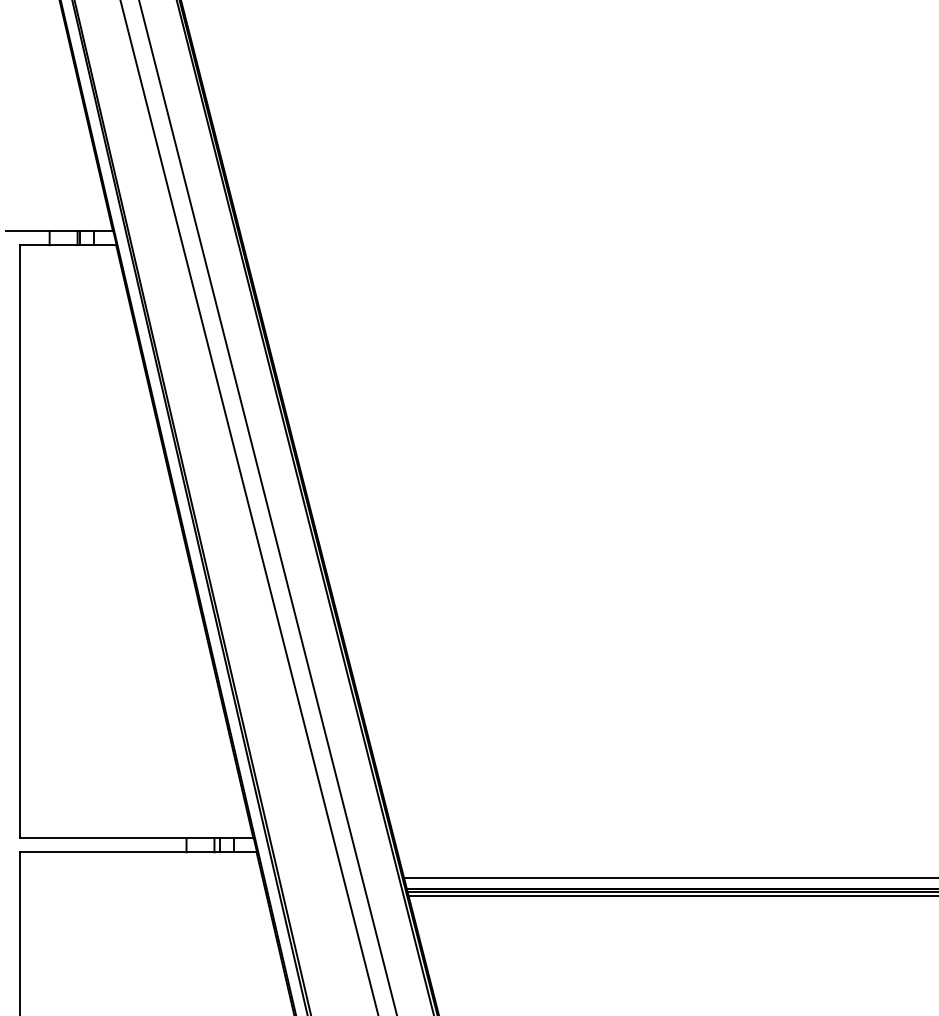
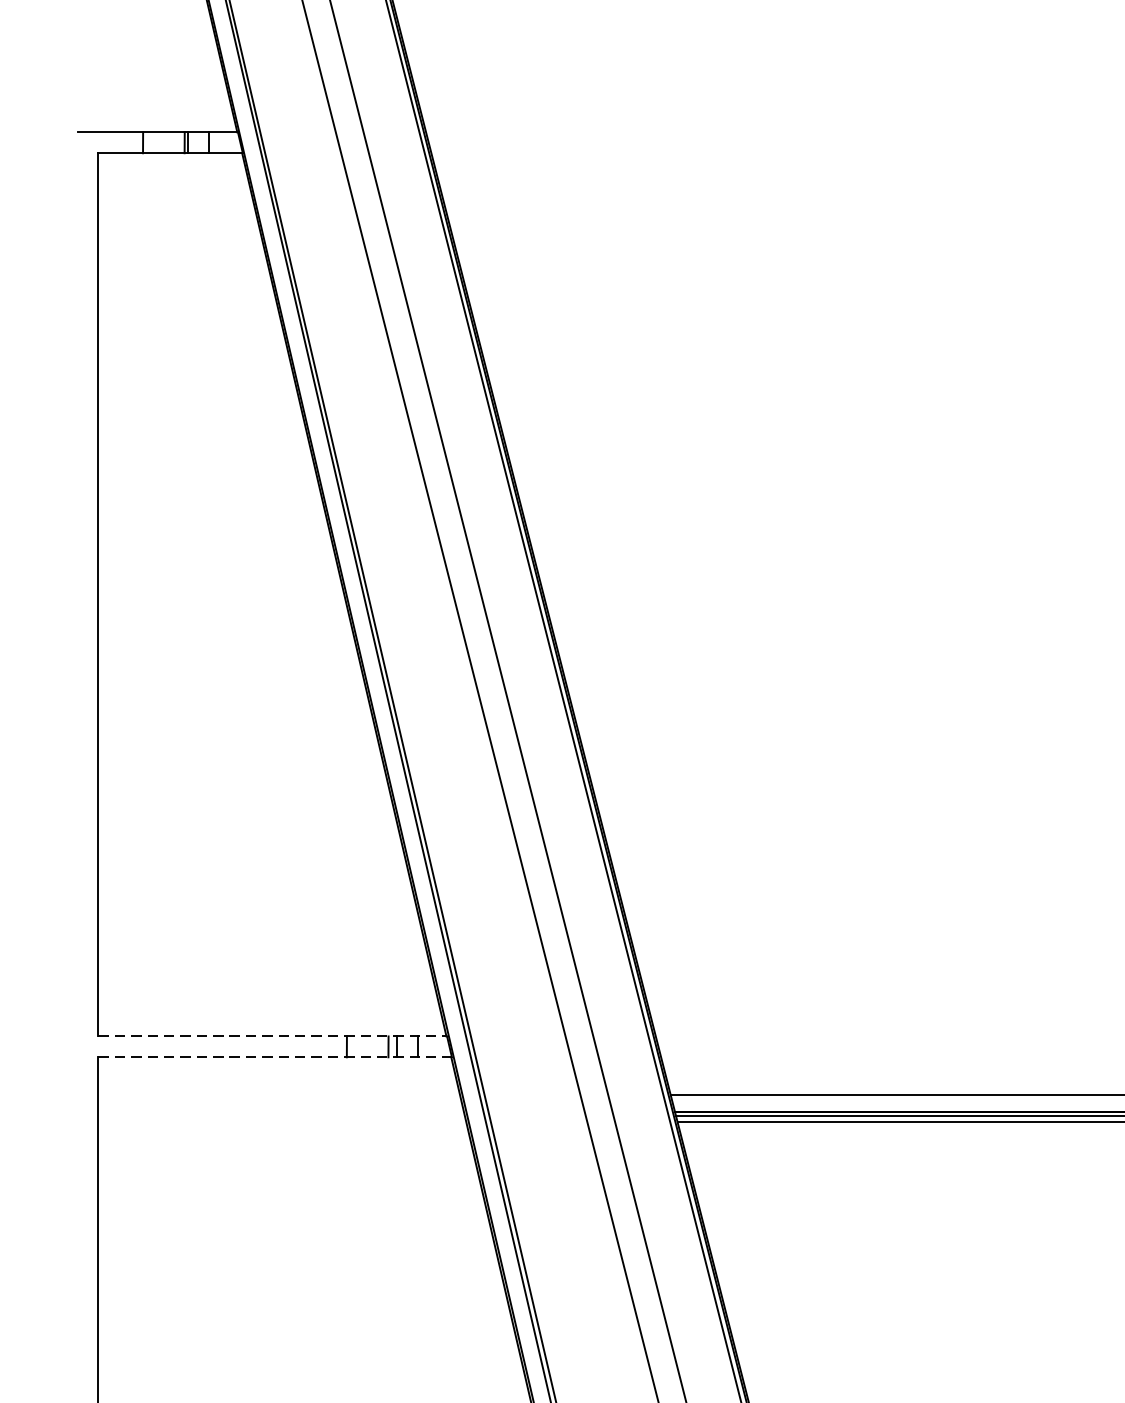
line: (137, 838) -> (273, 1036), solid -> dashed
line: (138, 852) -> (275, 1057), solid -> dashed

